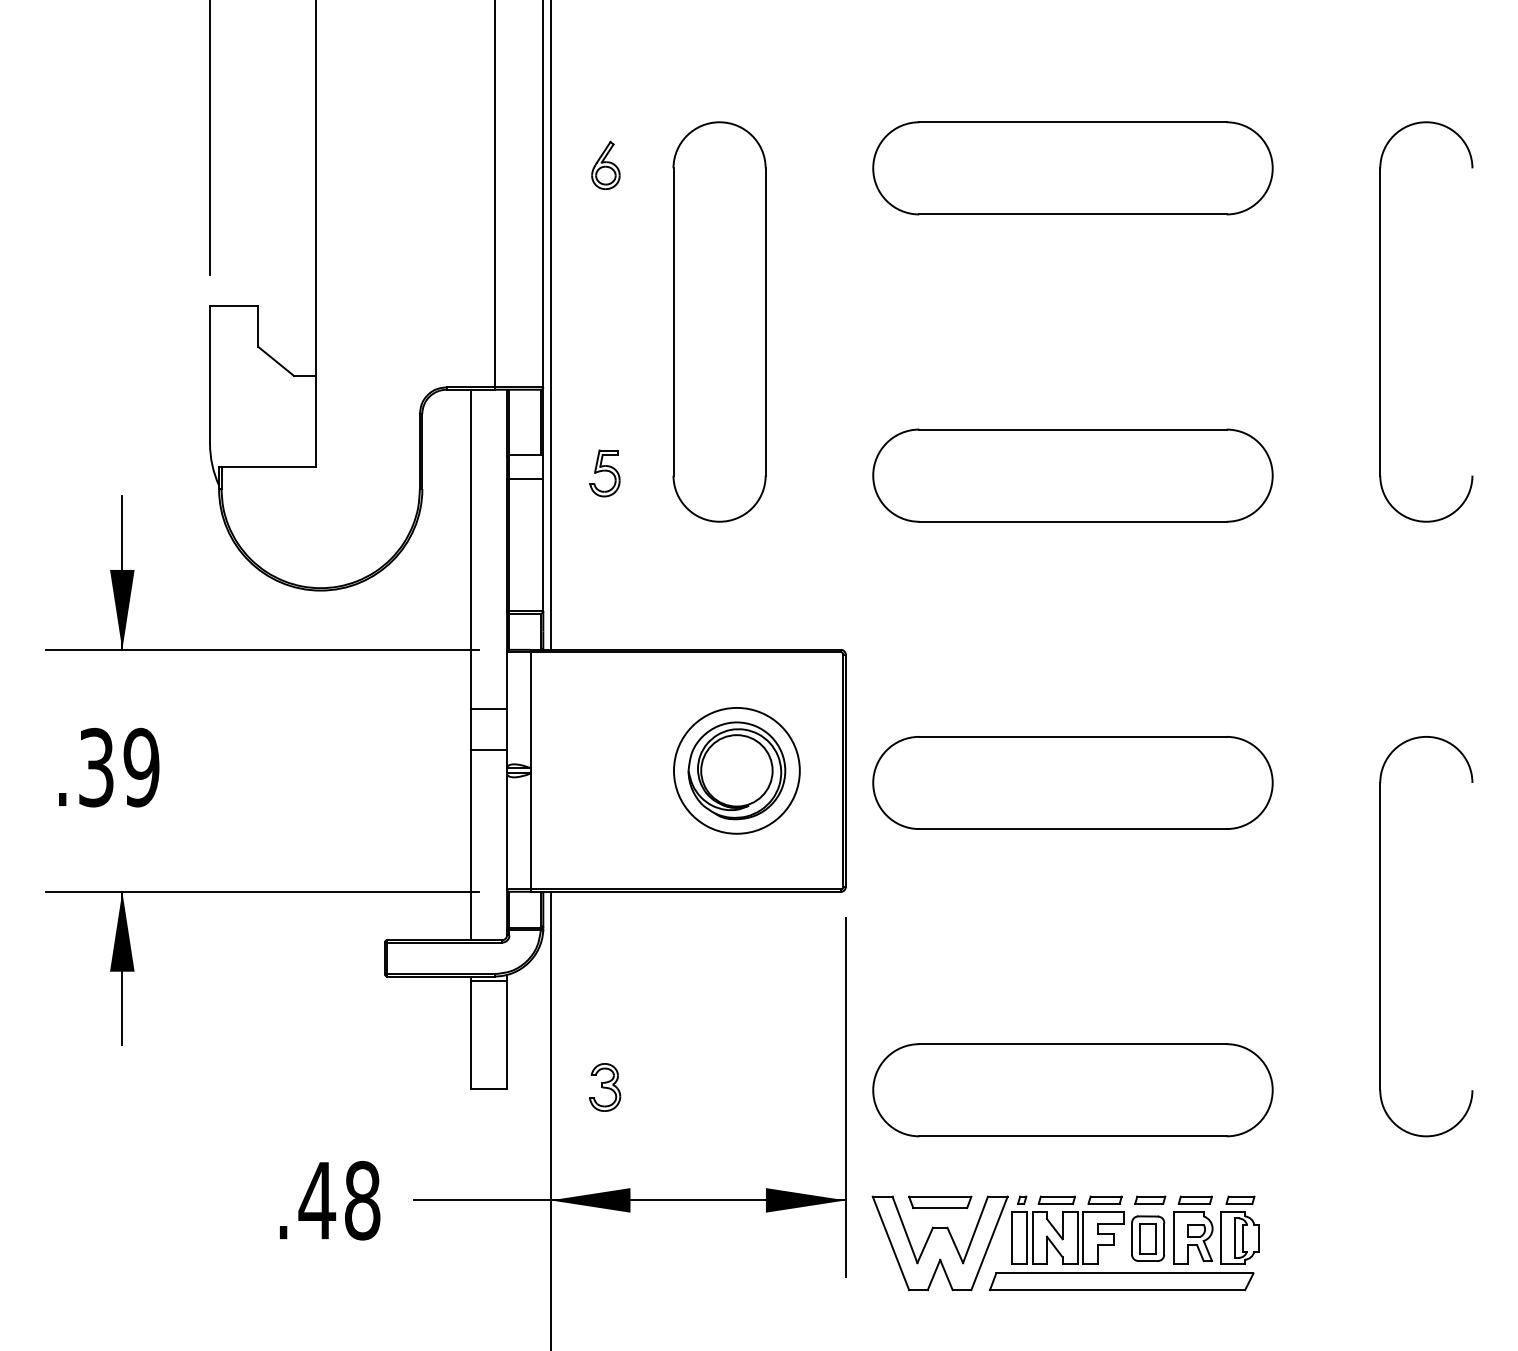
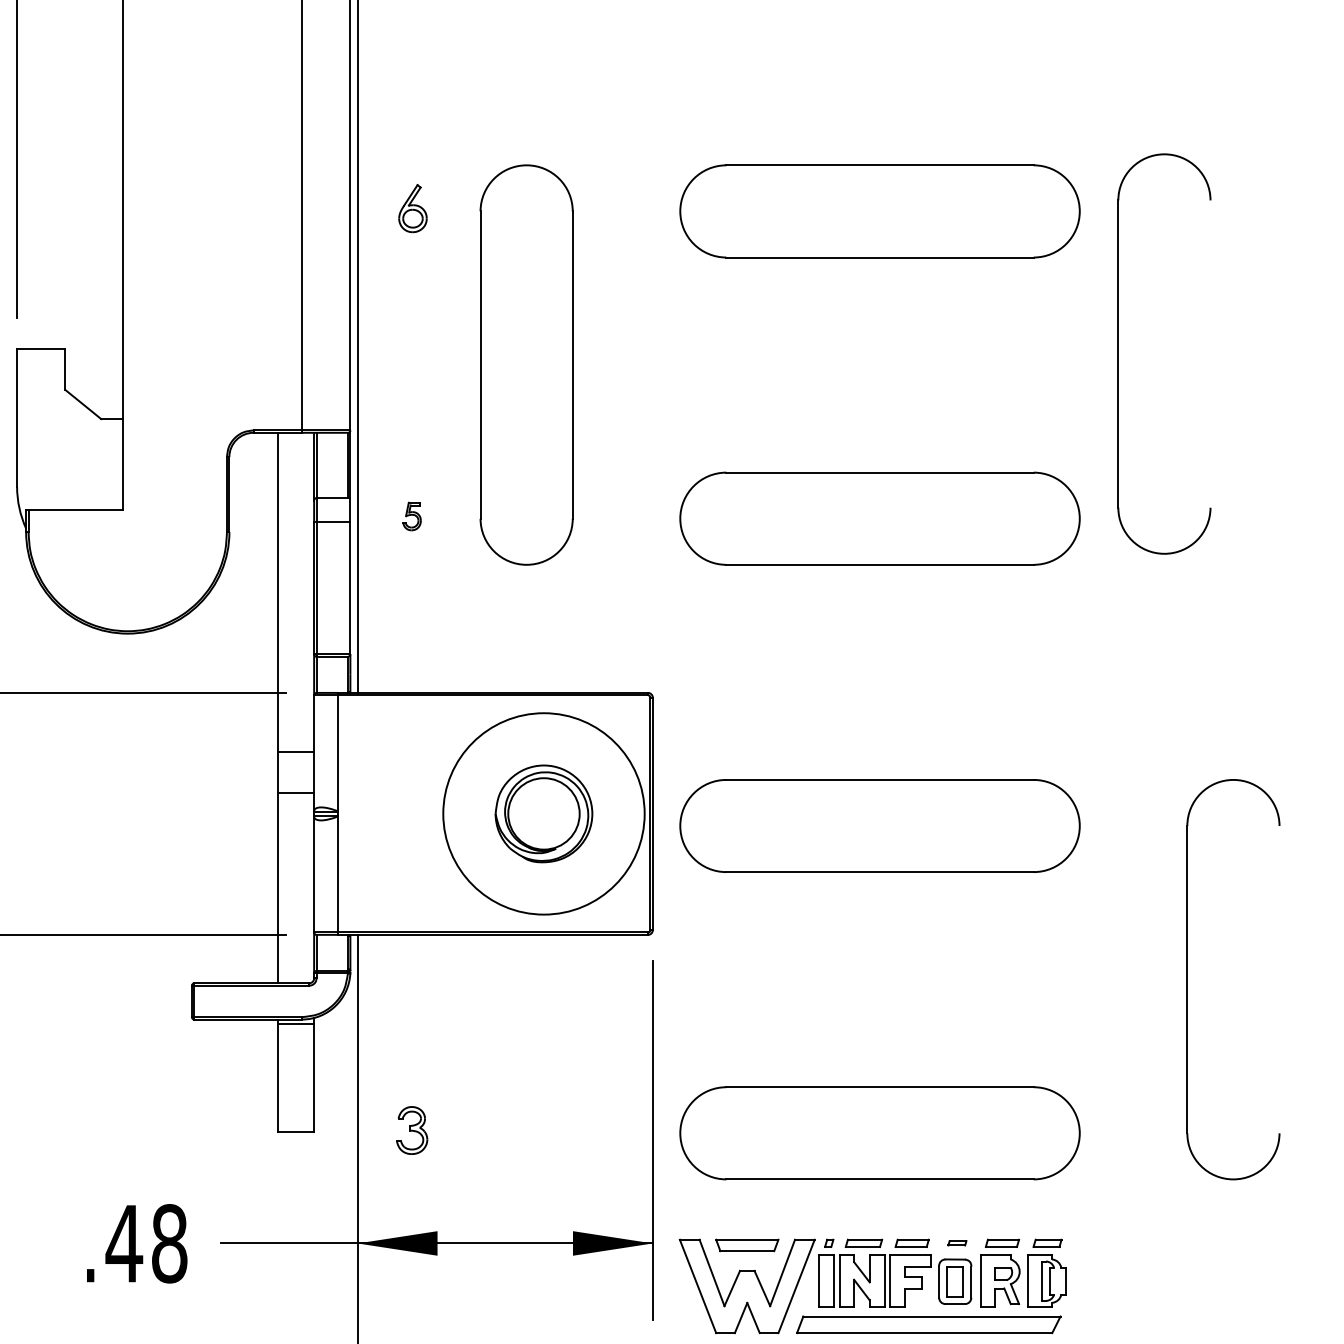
part: (1380, 321) -> (1118, 353), moved
part: (604, 473) -> (411, 516), size x0.6
circle: (736, 770) -> (543, 813), size x1.6
part: (1150, 1199) -> (957, 1242), size x0.6

